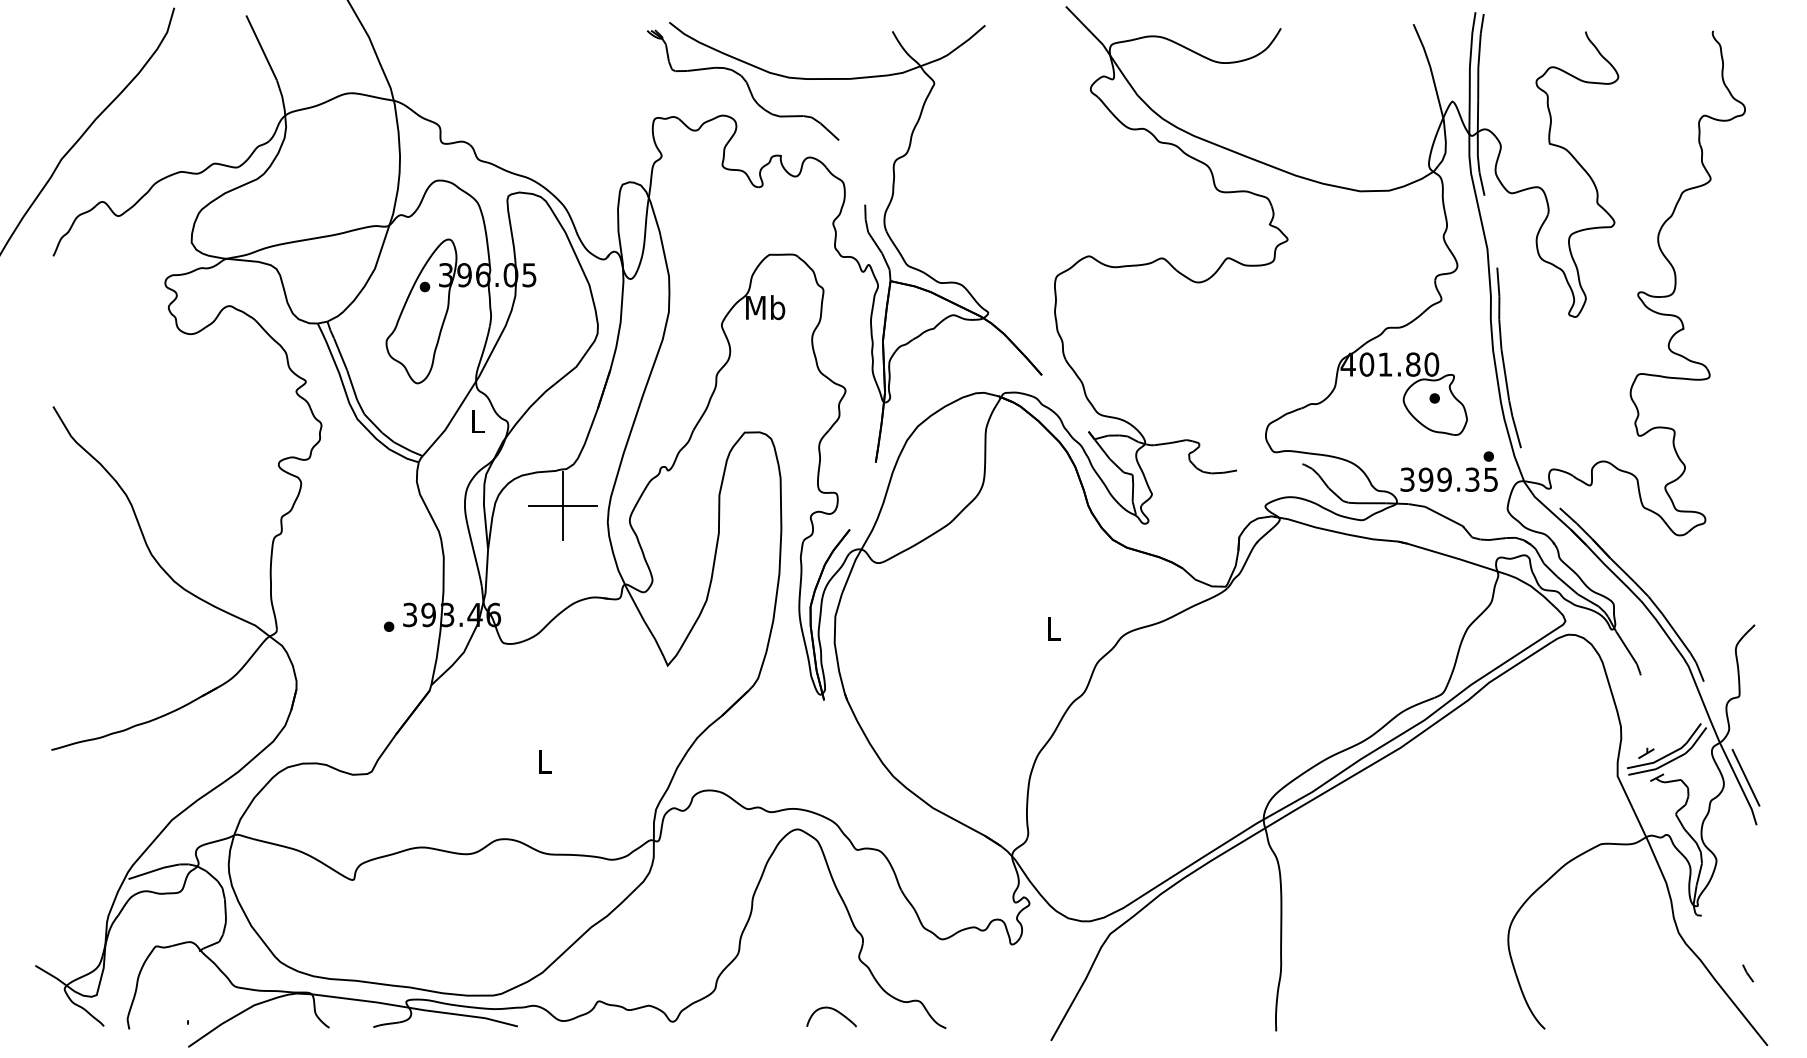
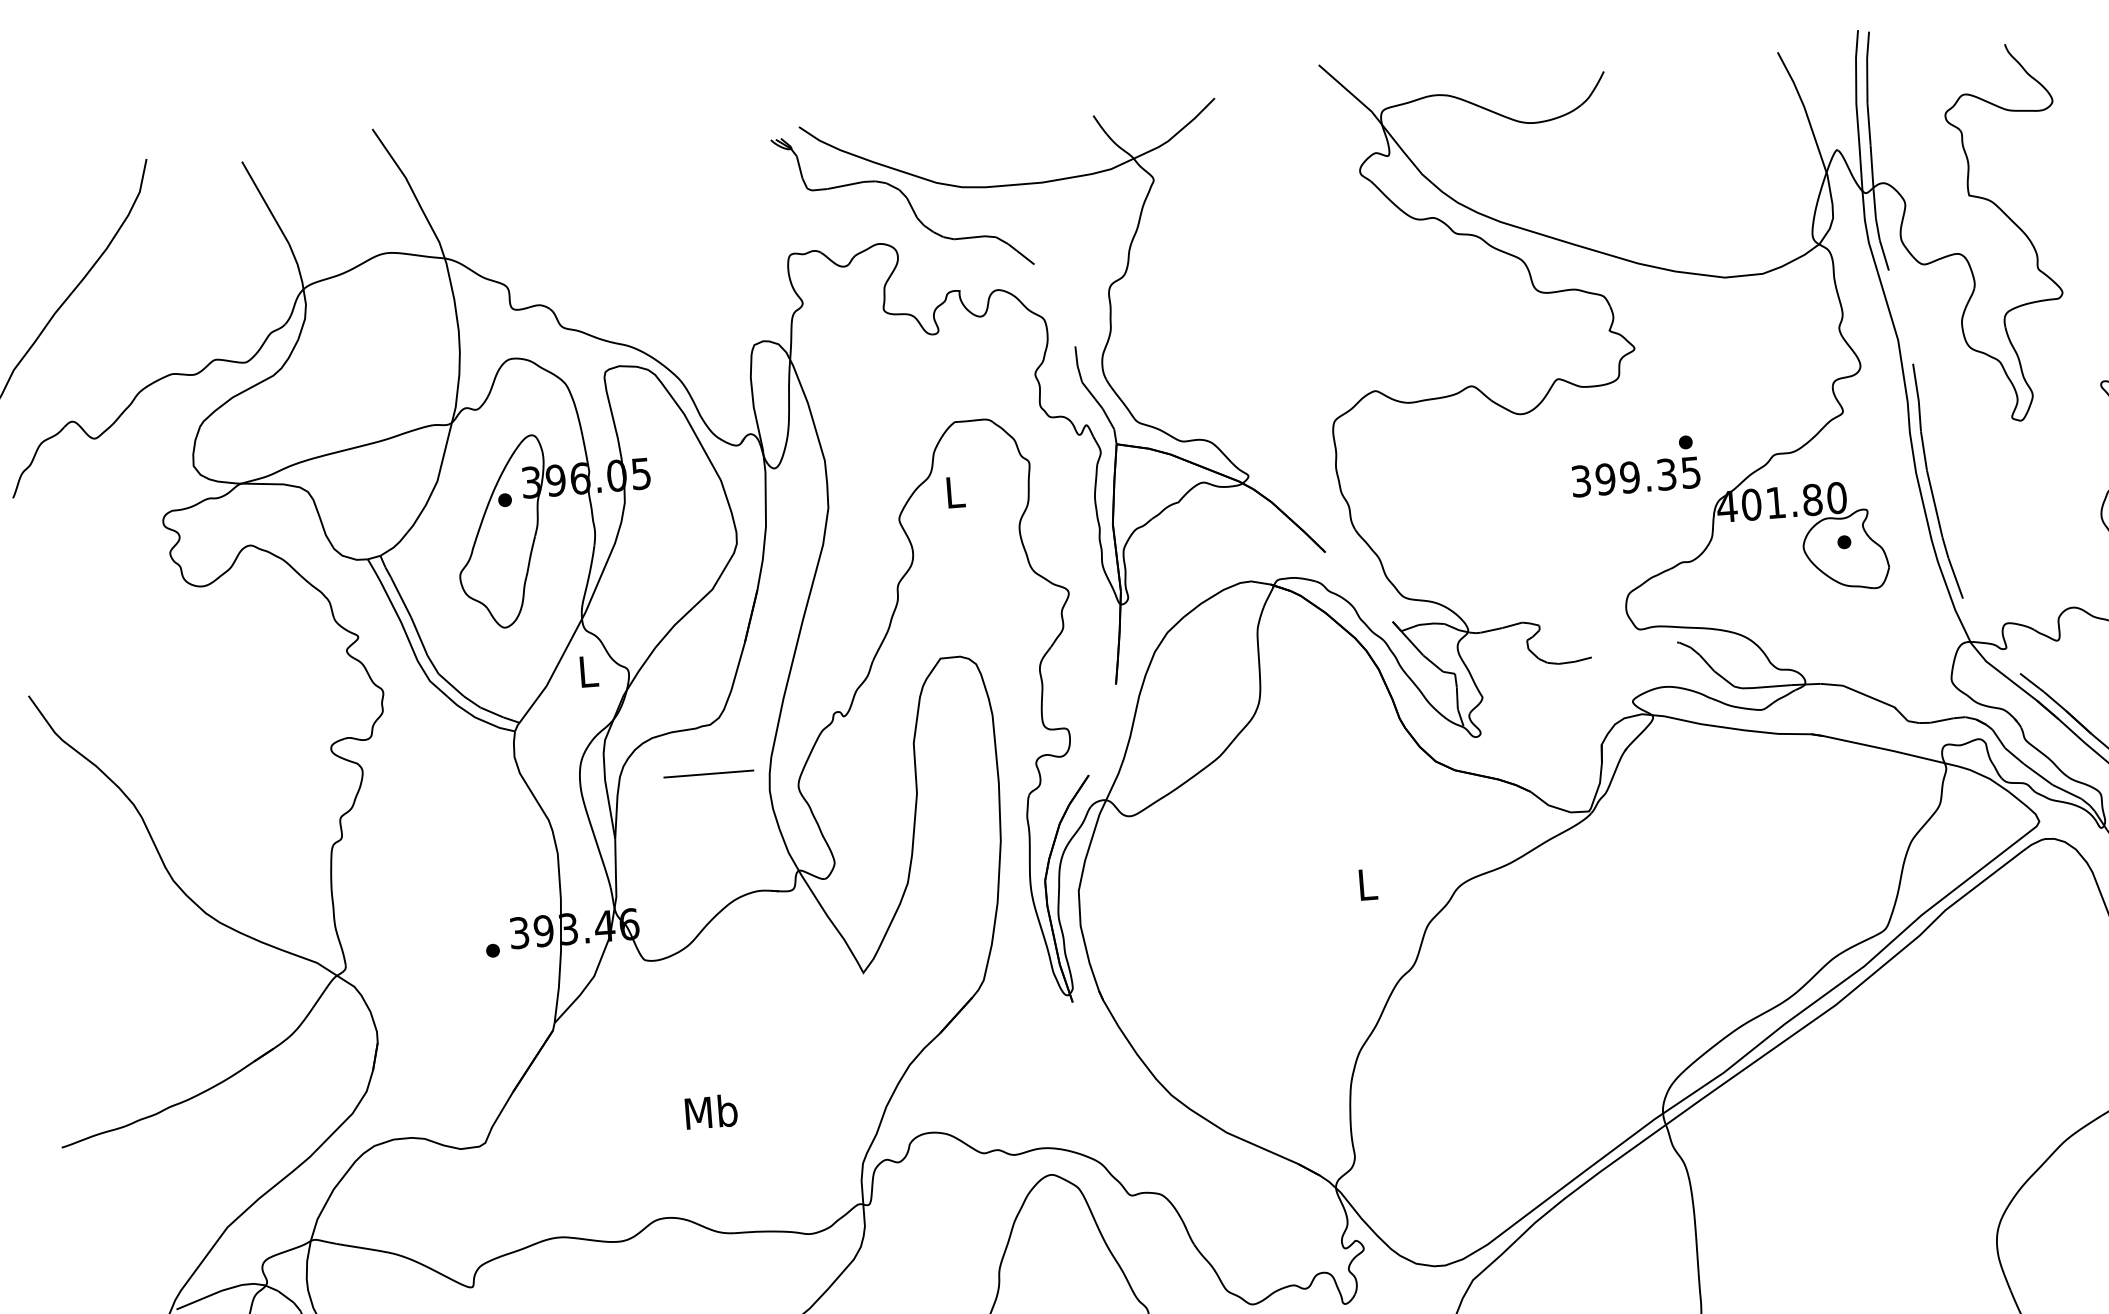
text: (765, 307) -> (954, 491), Mb -> L
text: (1448, 471) -> (1634, 466), moved
line: (562, 505) -> (708, 773), removed
text: (544, 761) -> (711, 1111), L -> Mb

